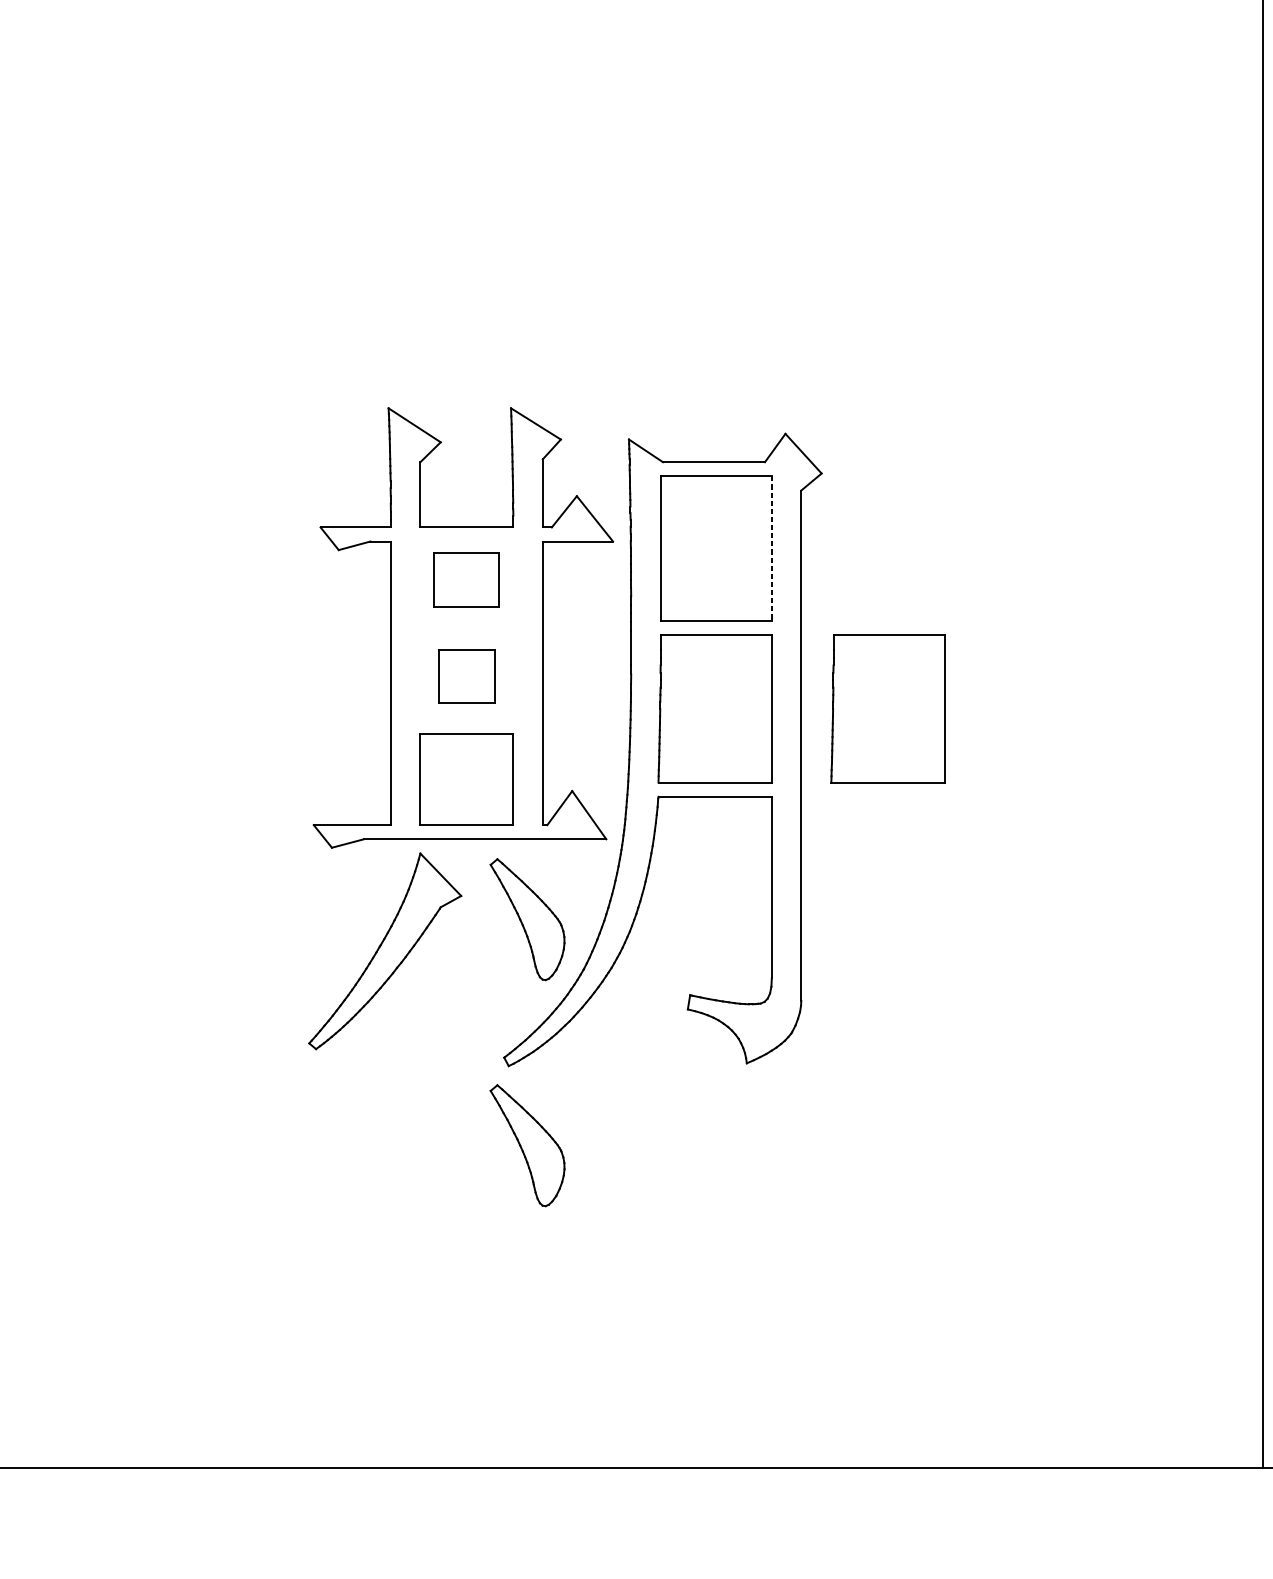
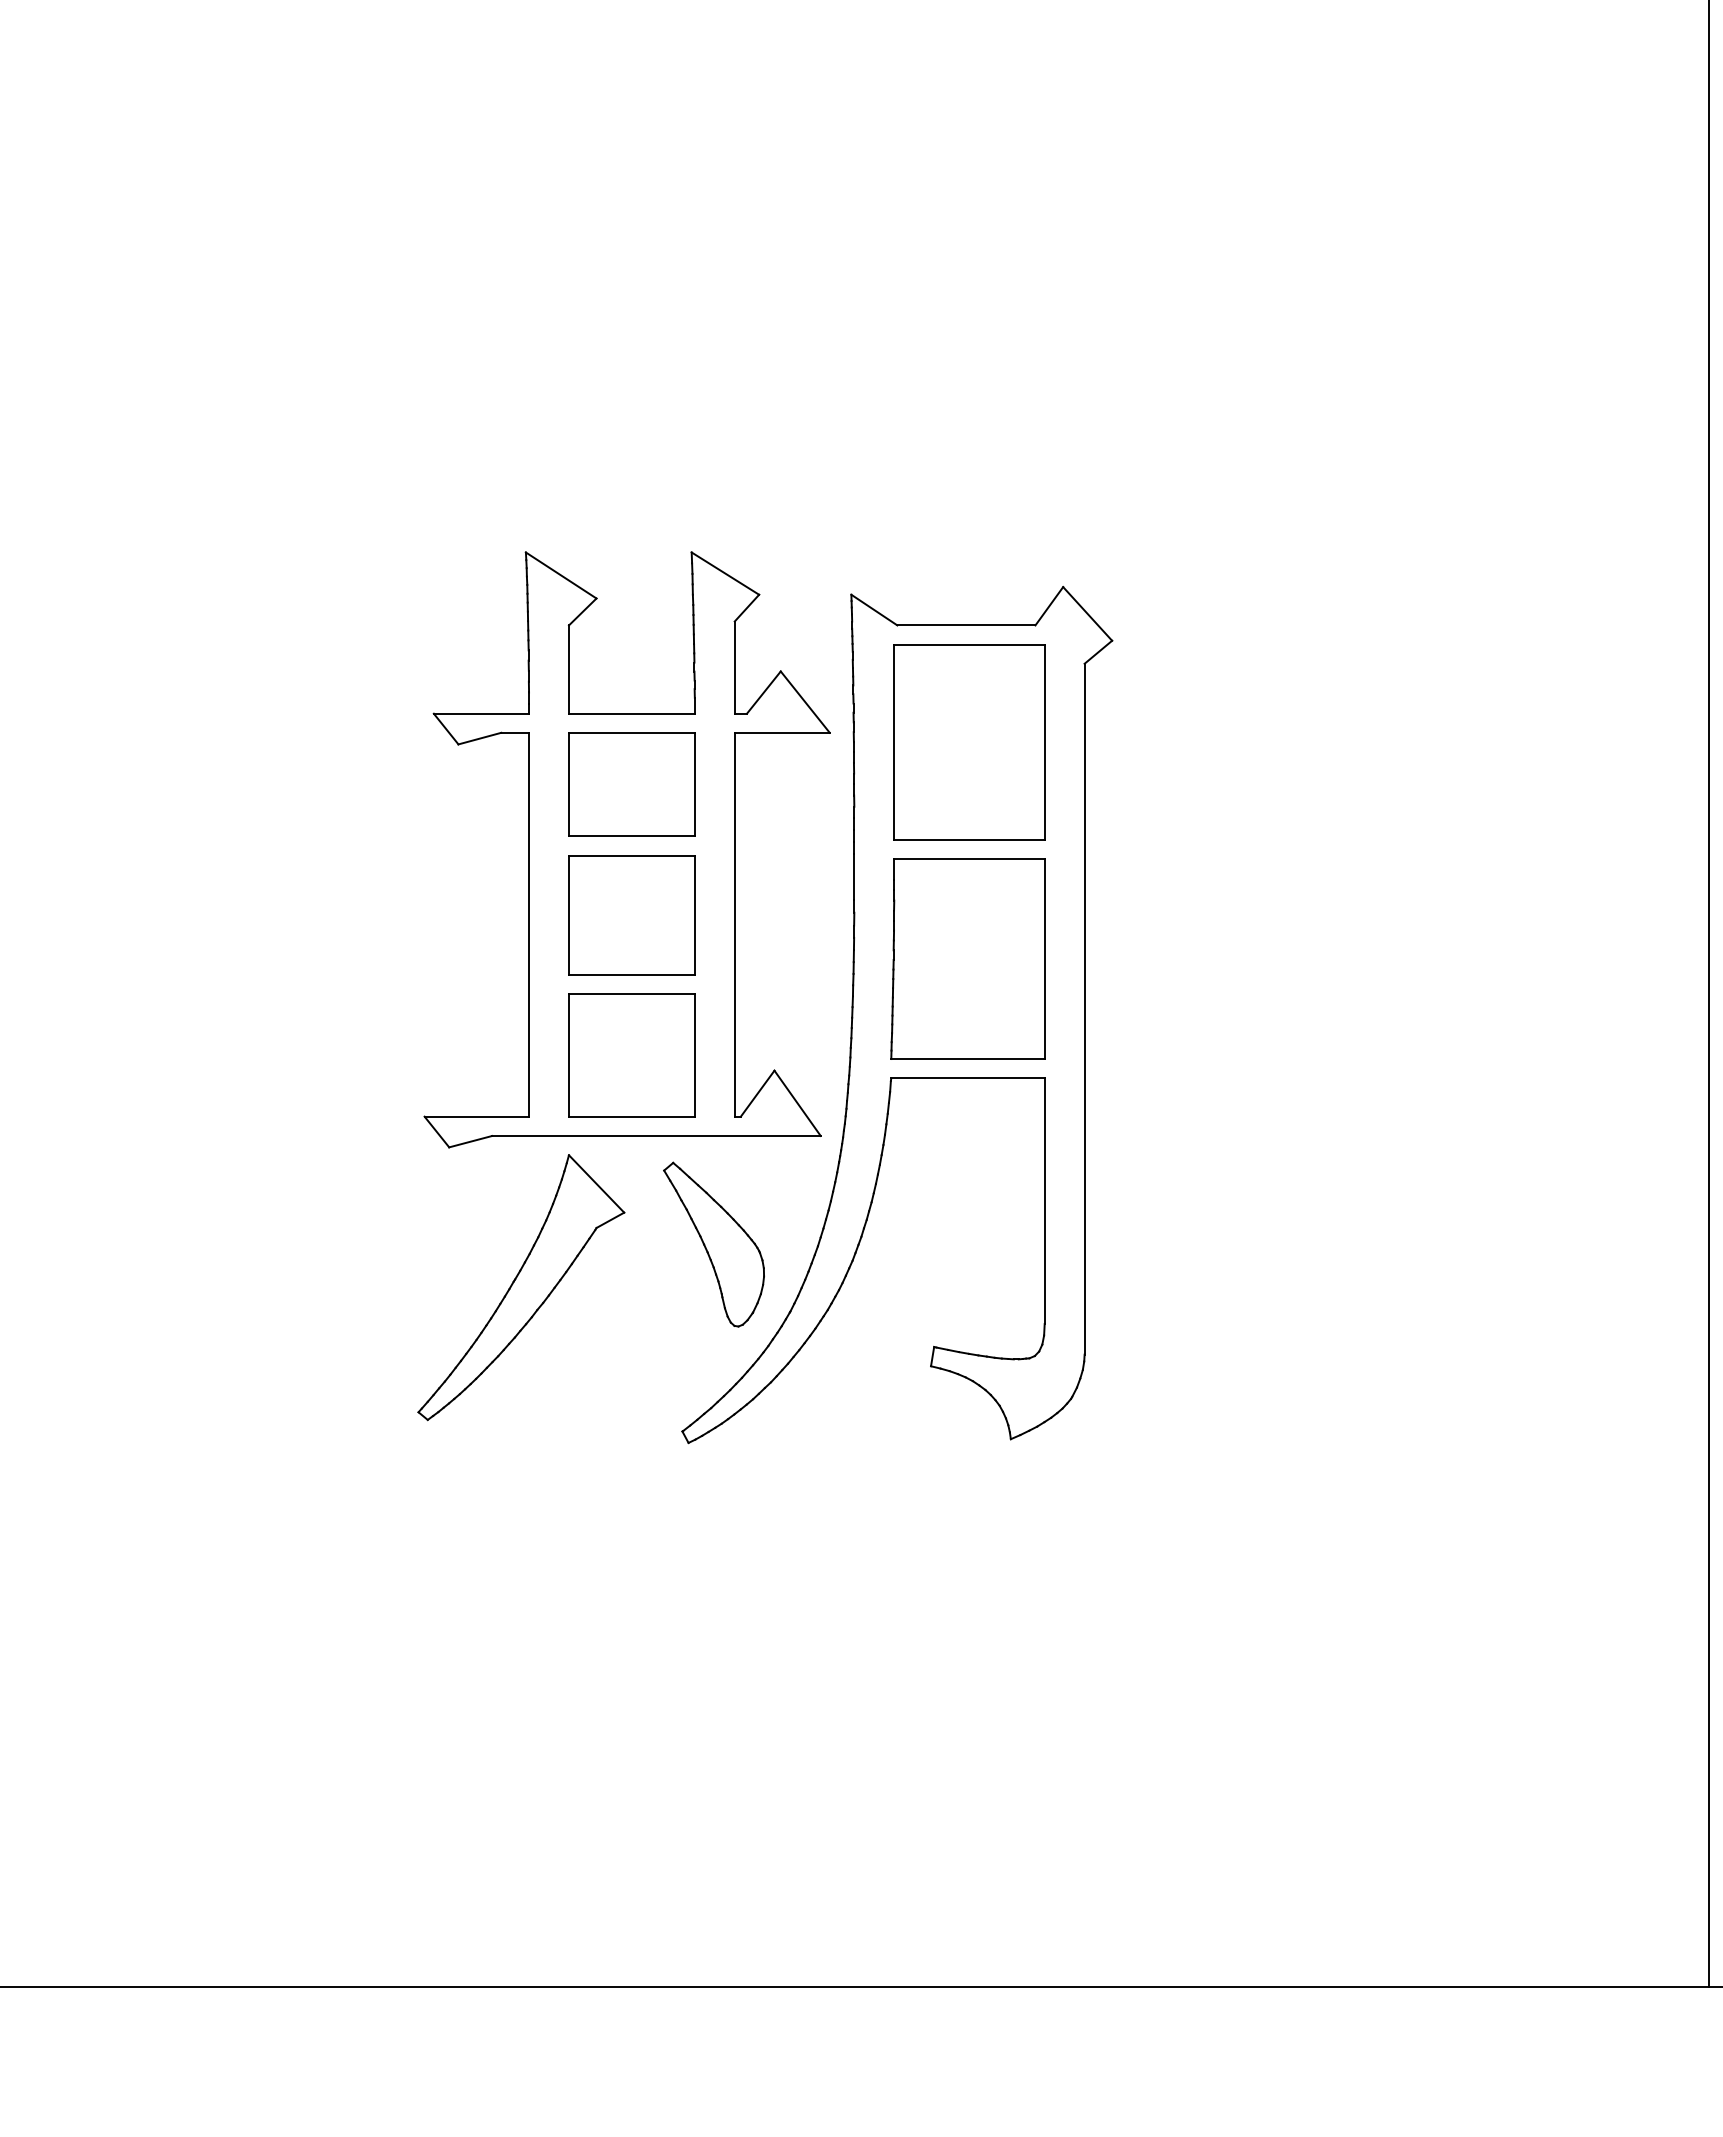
line: (771, 548) -> (1044, 742), dashed -> solid
part: (466, 579) -> (631, 784), size x1.43
part: (466, 676) -> (631, 915), size x1.67
part: (887, 708) -> (1201, 958), removed
part: (527, 1145) -> (713, 1550), removed

